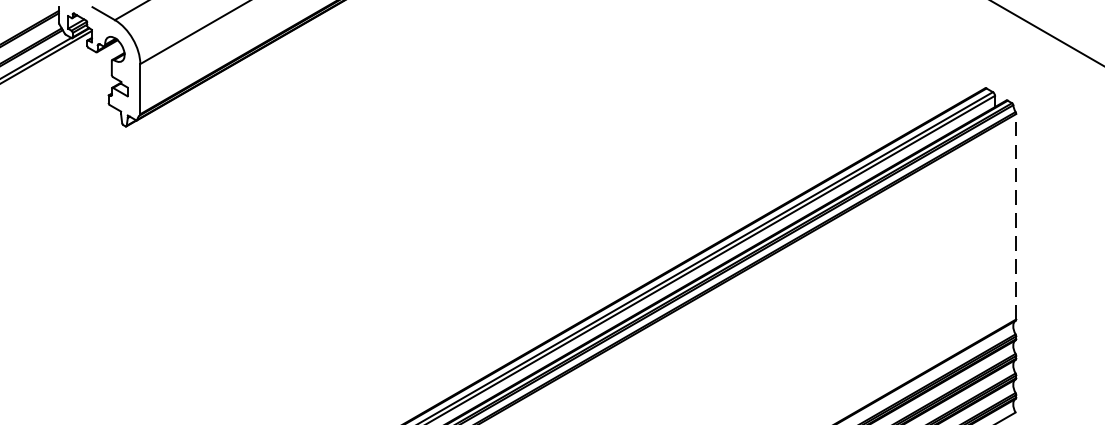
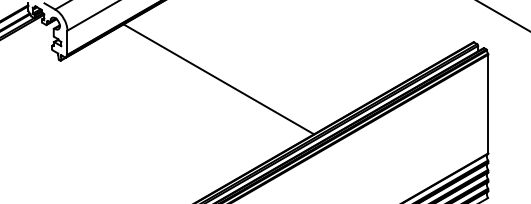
line: (454, 165) -> (218, 79), added
line: (1016, 215) -> (488, 103), dashed -> solid

